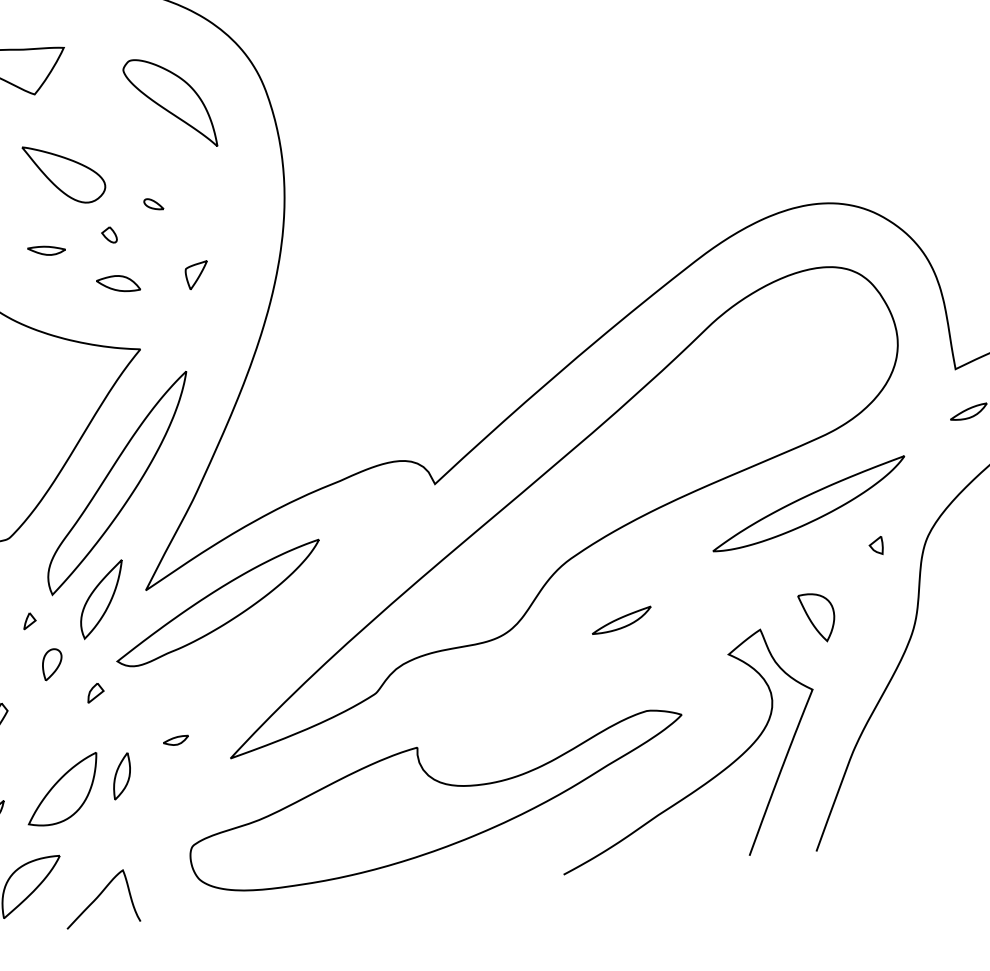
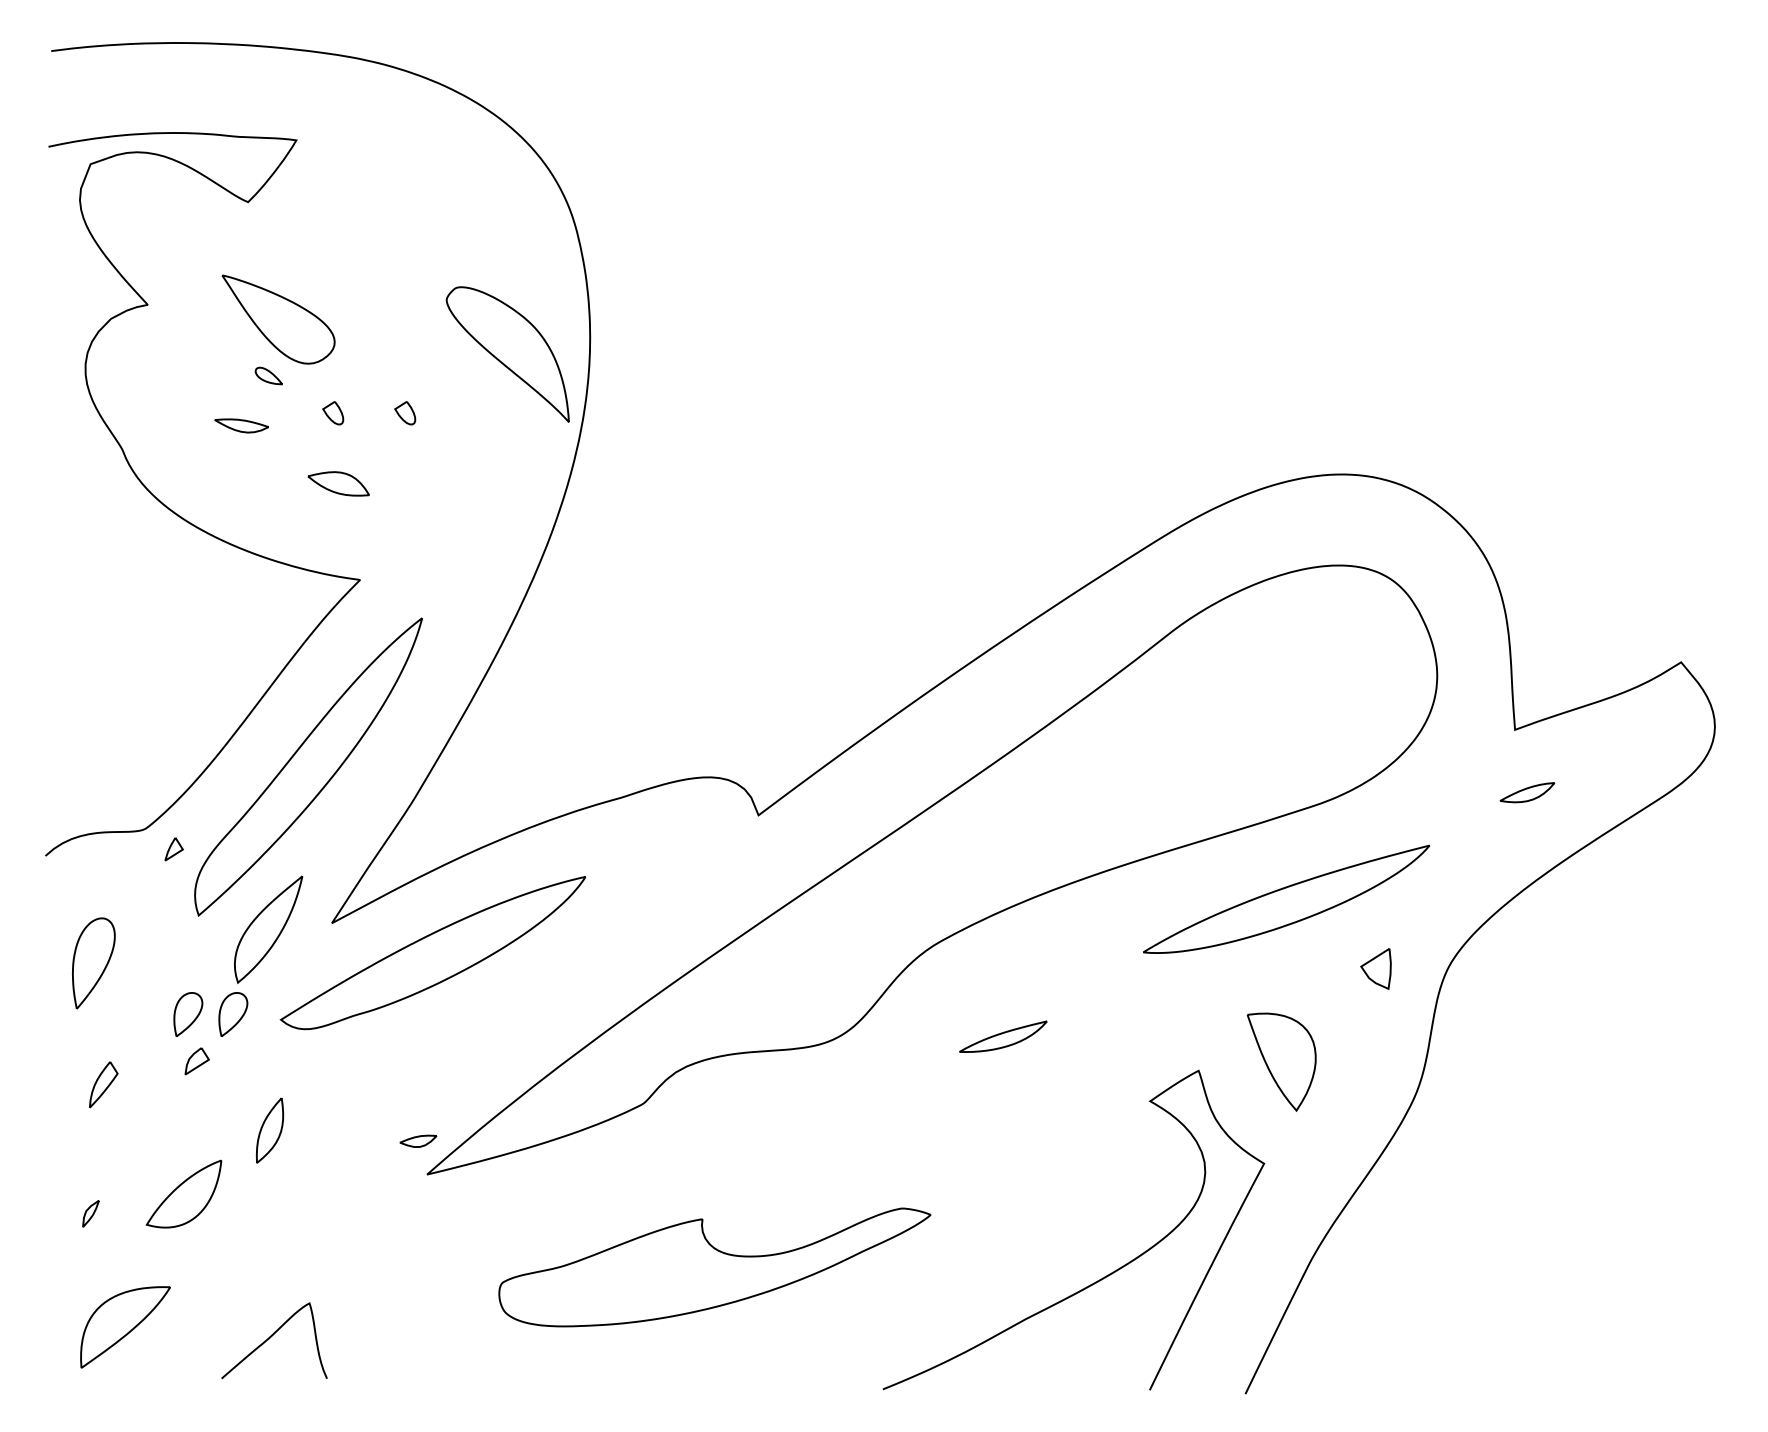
part: (169, 103) -> (507, 354), moved
part: (153, 204) -> (268, 375), moved
part: (159, 230) -> (405, 413), added
part: (196, 275) -> (451, 483), removed
part: (875, 545) -> (1375, 968), size x1.6
part: (817, 617) -> (1281, 1062), size x1.4
part: (29, 621) -> (173, 849), moved
part: (83, 661) -> (233, 1014), added
part: (95, 693) -> (196, 1061), moved
part: (176, 740) -> (418, 1140), moved
part: (122, 776) -> (270, 1130), moved
part: (62, 789) -> (183, 1193), size x0.7
part: (437, 802) -> (714, 1267), size x0.6
curve: (98, 896) -> (271, 1337), moved

